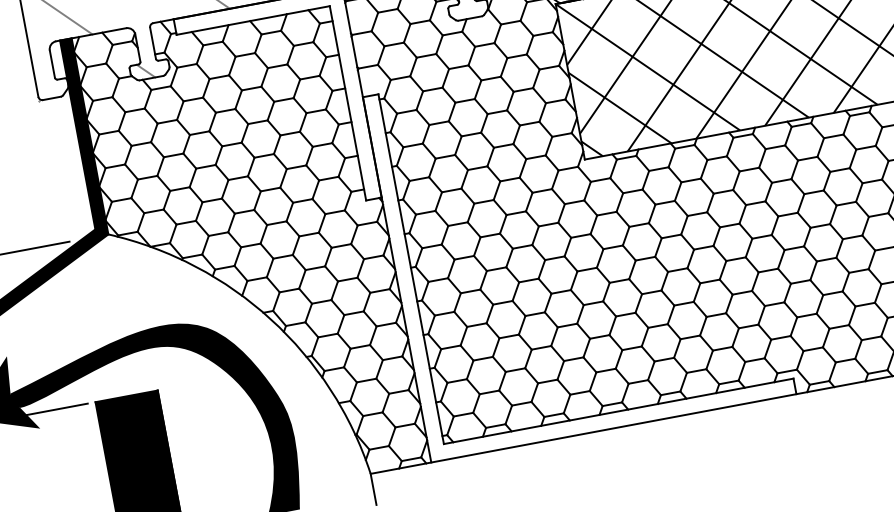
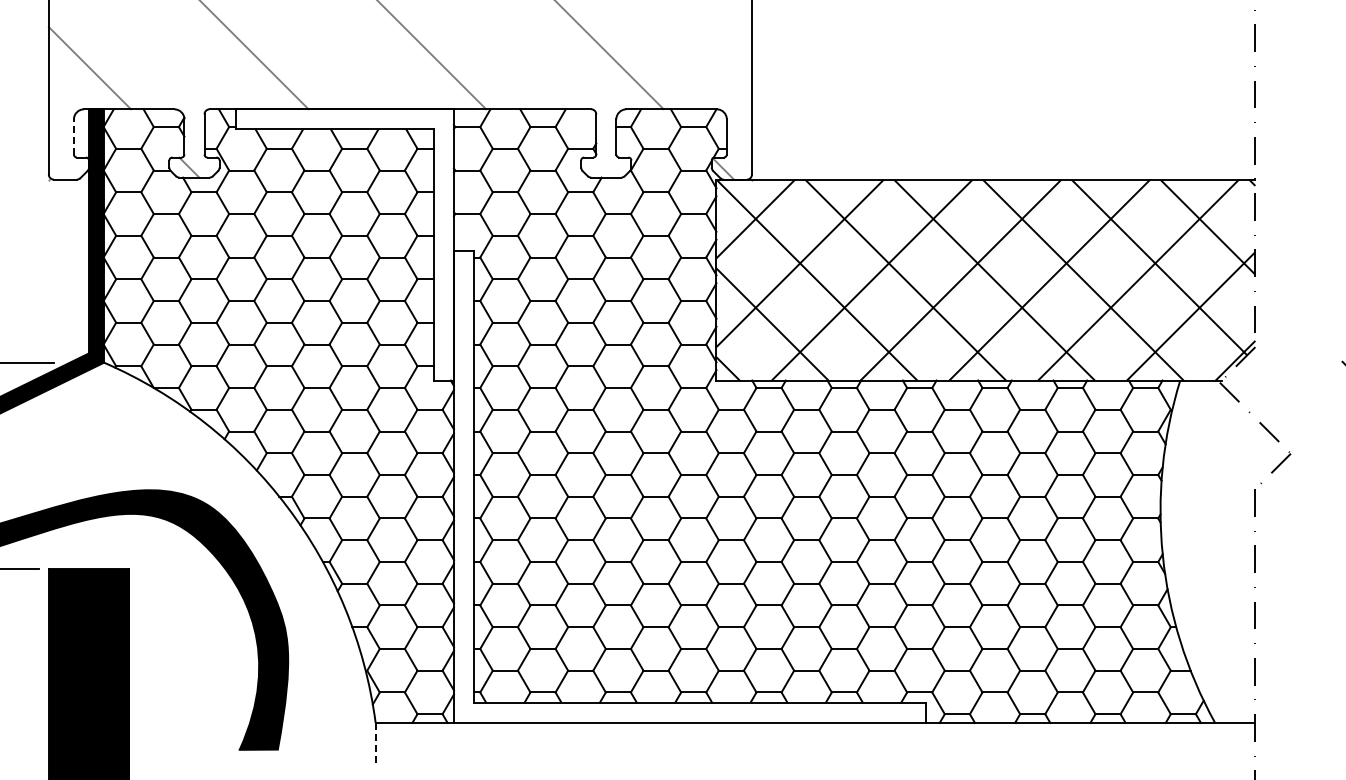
line: (51, 63) -> (73, 136), solid -> dashed
line: (373, 489) -> (375, 743), solid -> dashed

